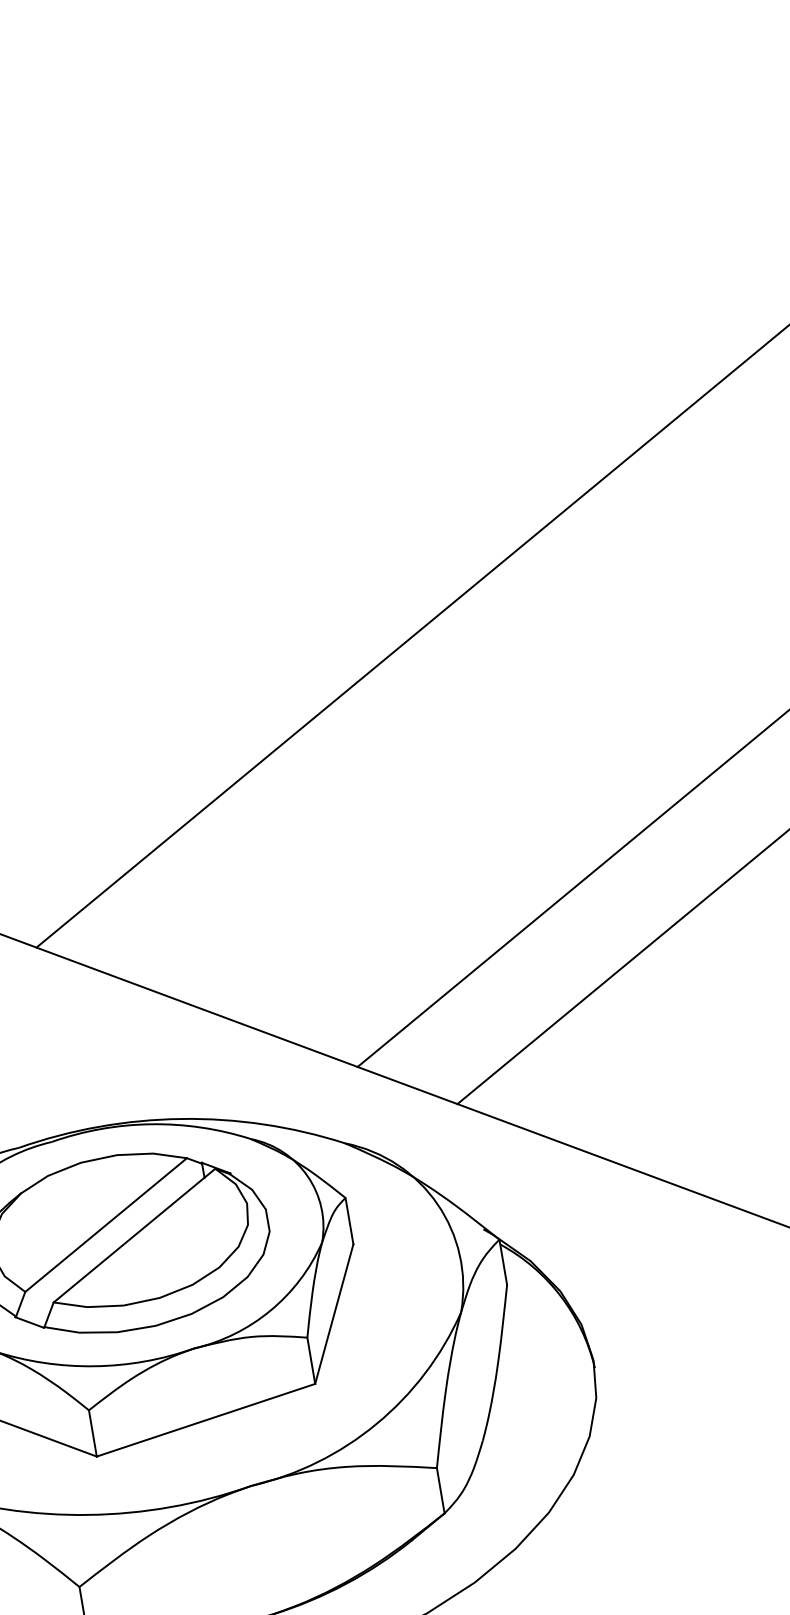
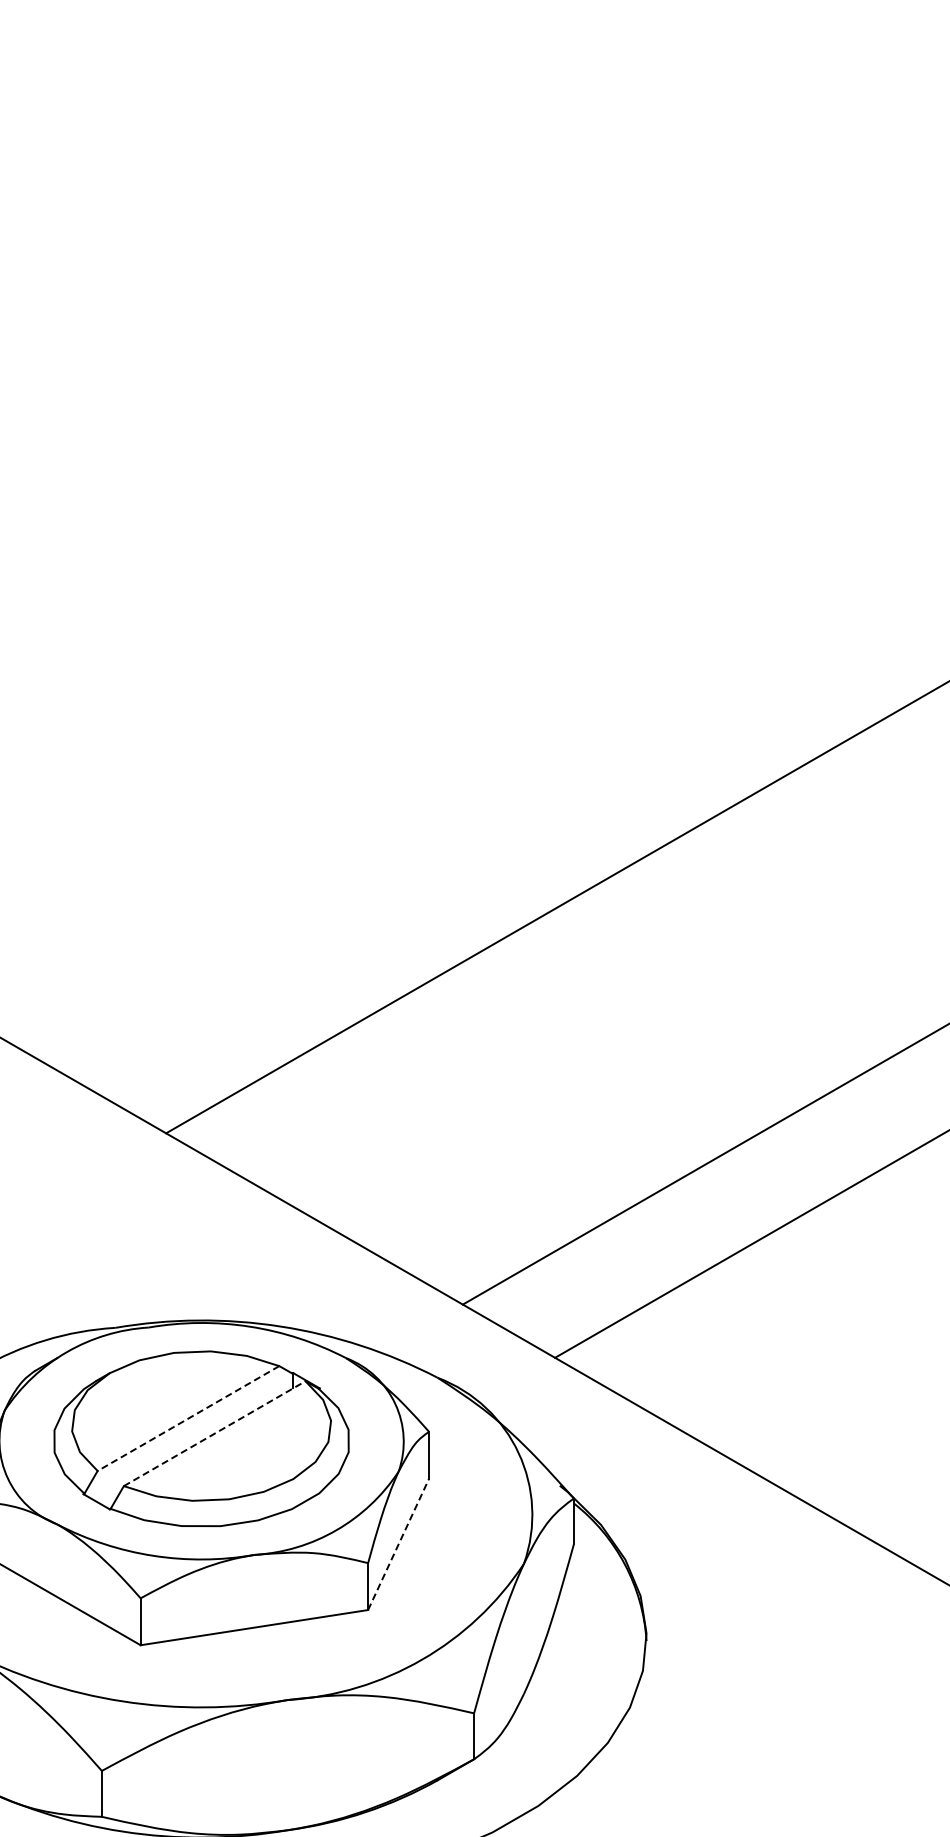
line: (106, 1225) -> (188, 1418), solid -> dashed
line: (134, 1235) -> (214, 1433), solid -> dashed
line: (334, 1313) -> (398, 1543), solid -> dashed

